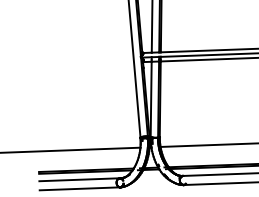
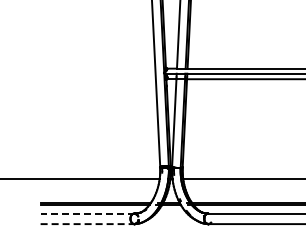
line: (79, 179) -> (87, 213), solid -> dashed
line: (79, 189) -> (87, 224), solid -> dashed

